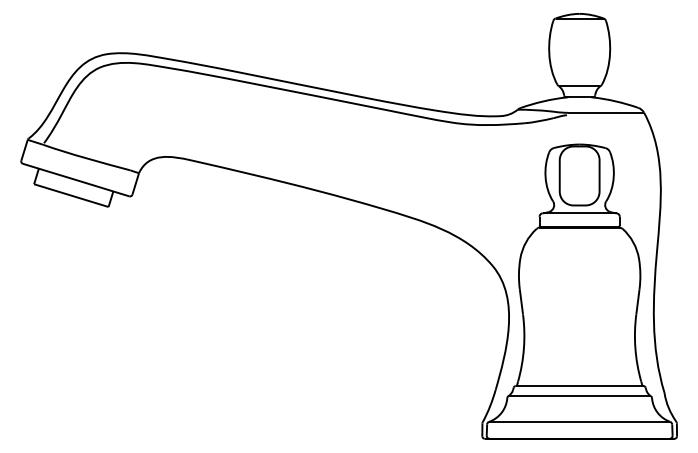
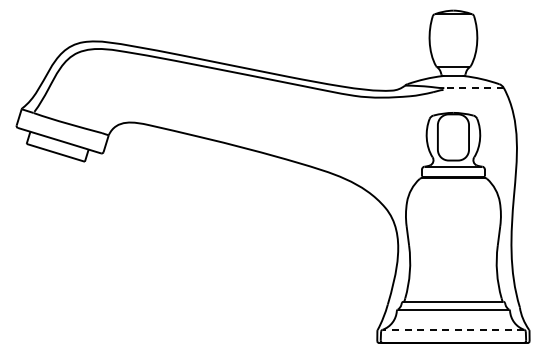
line: (606, 113) -> (474, 88), solid -> dashed
line: (579, 421) -> (453, 329), solid -> dashed

